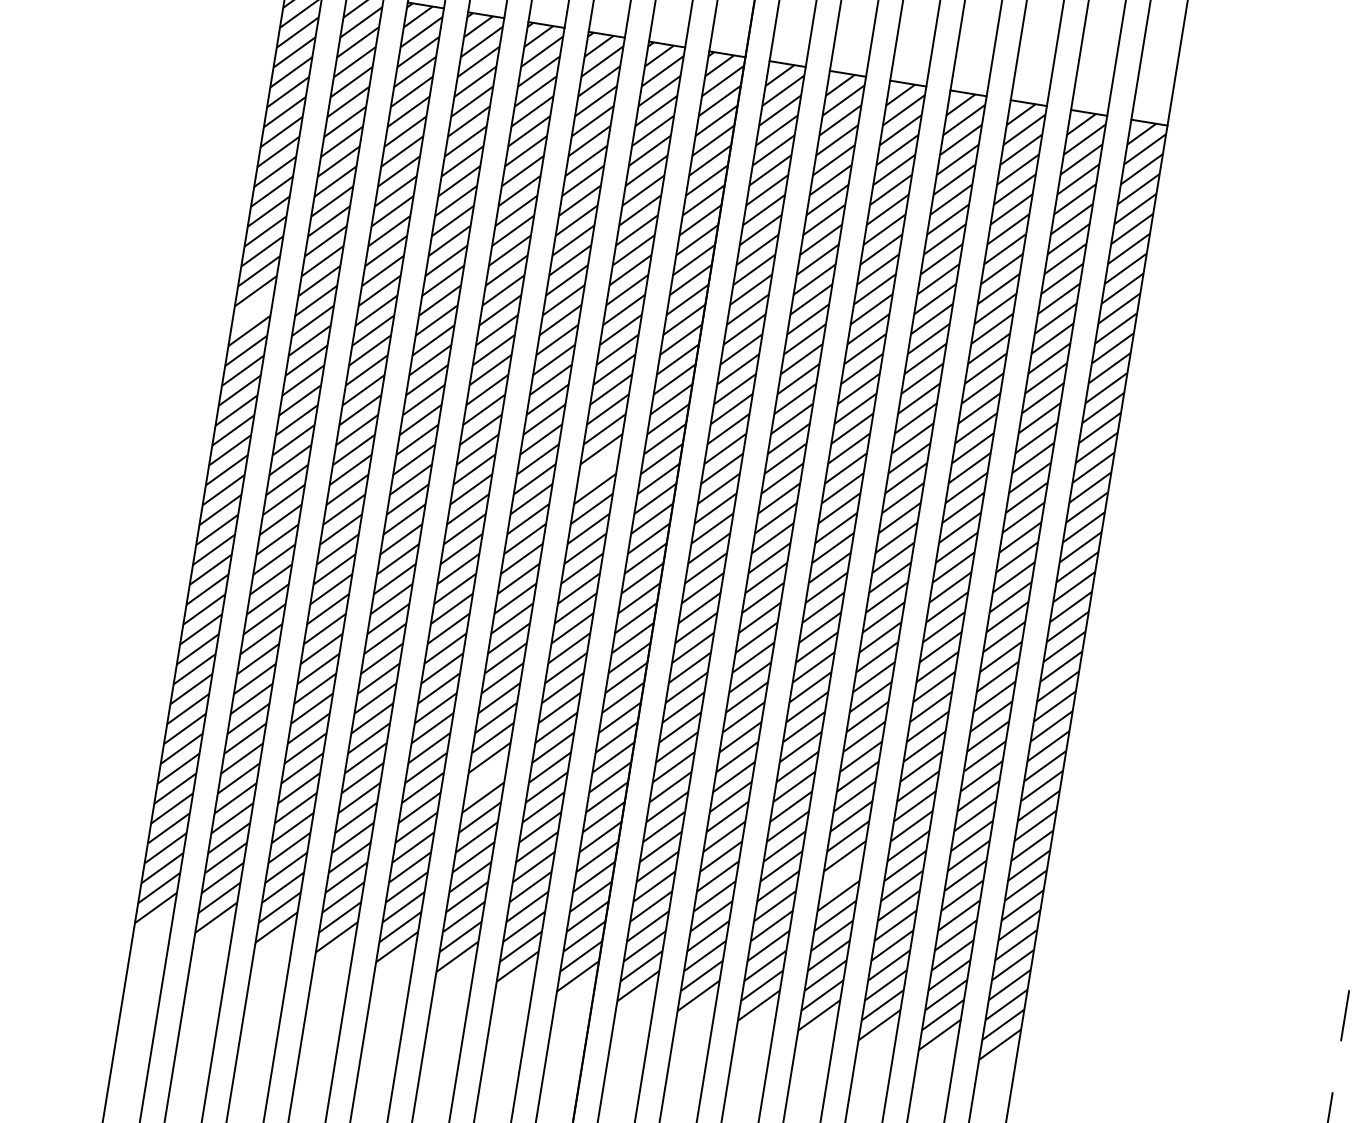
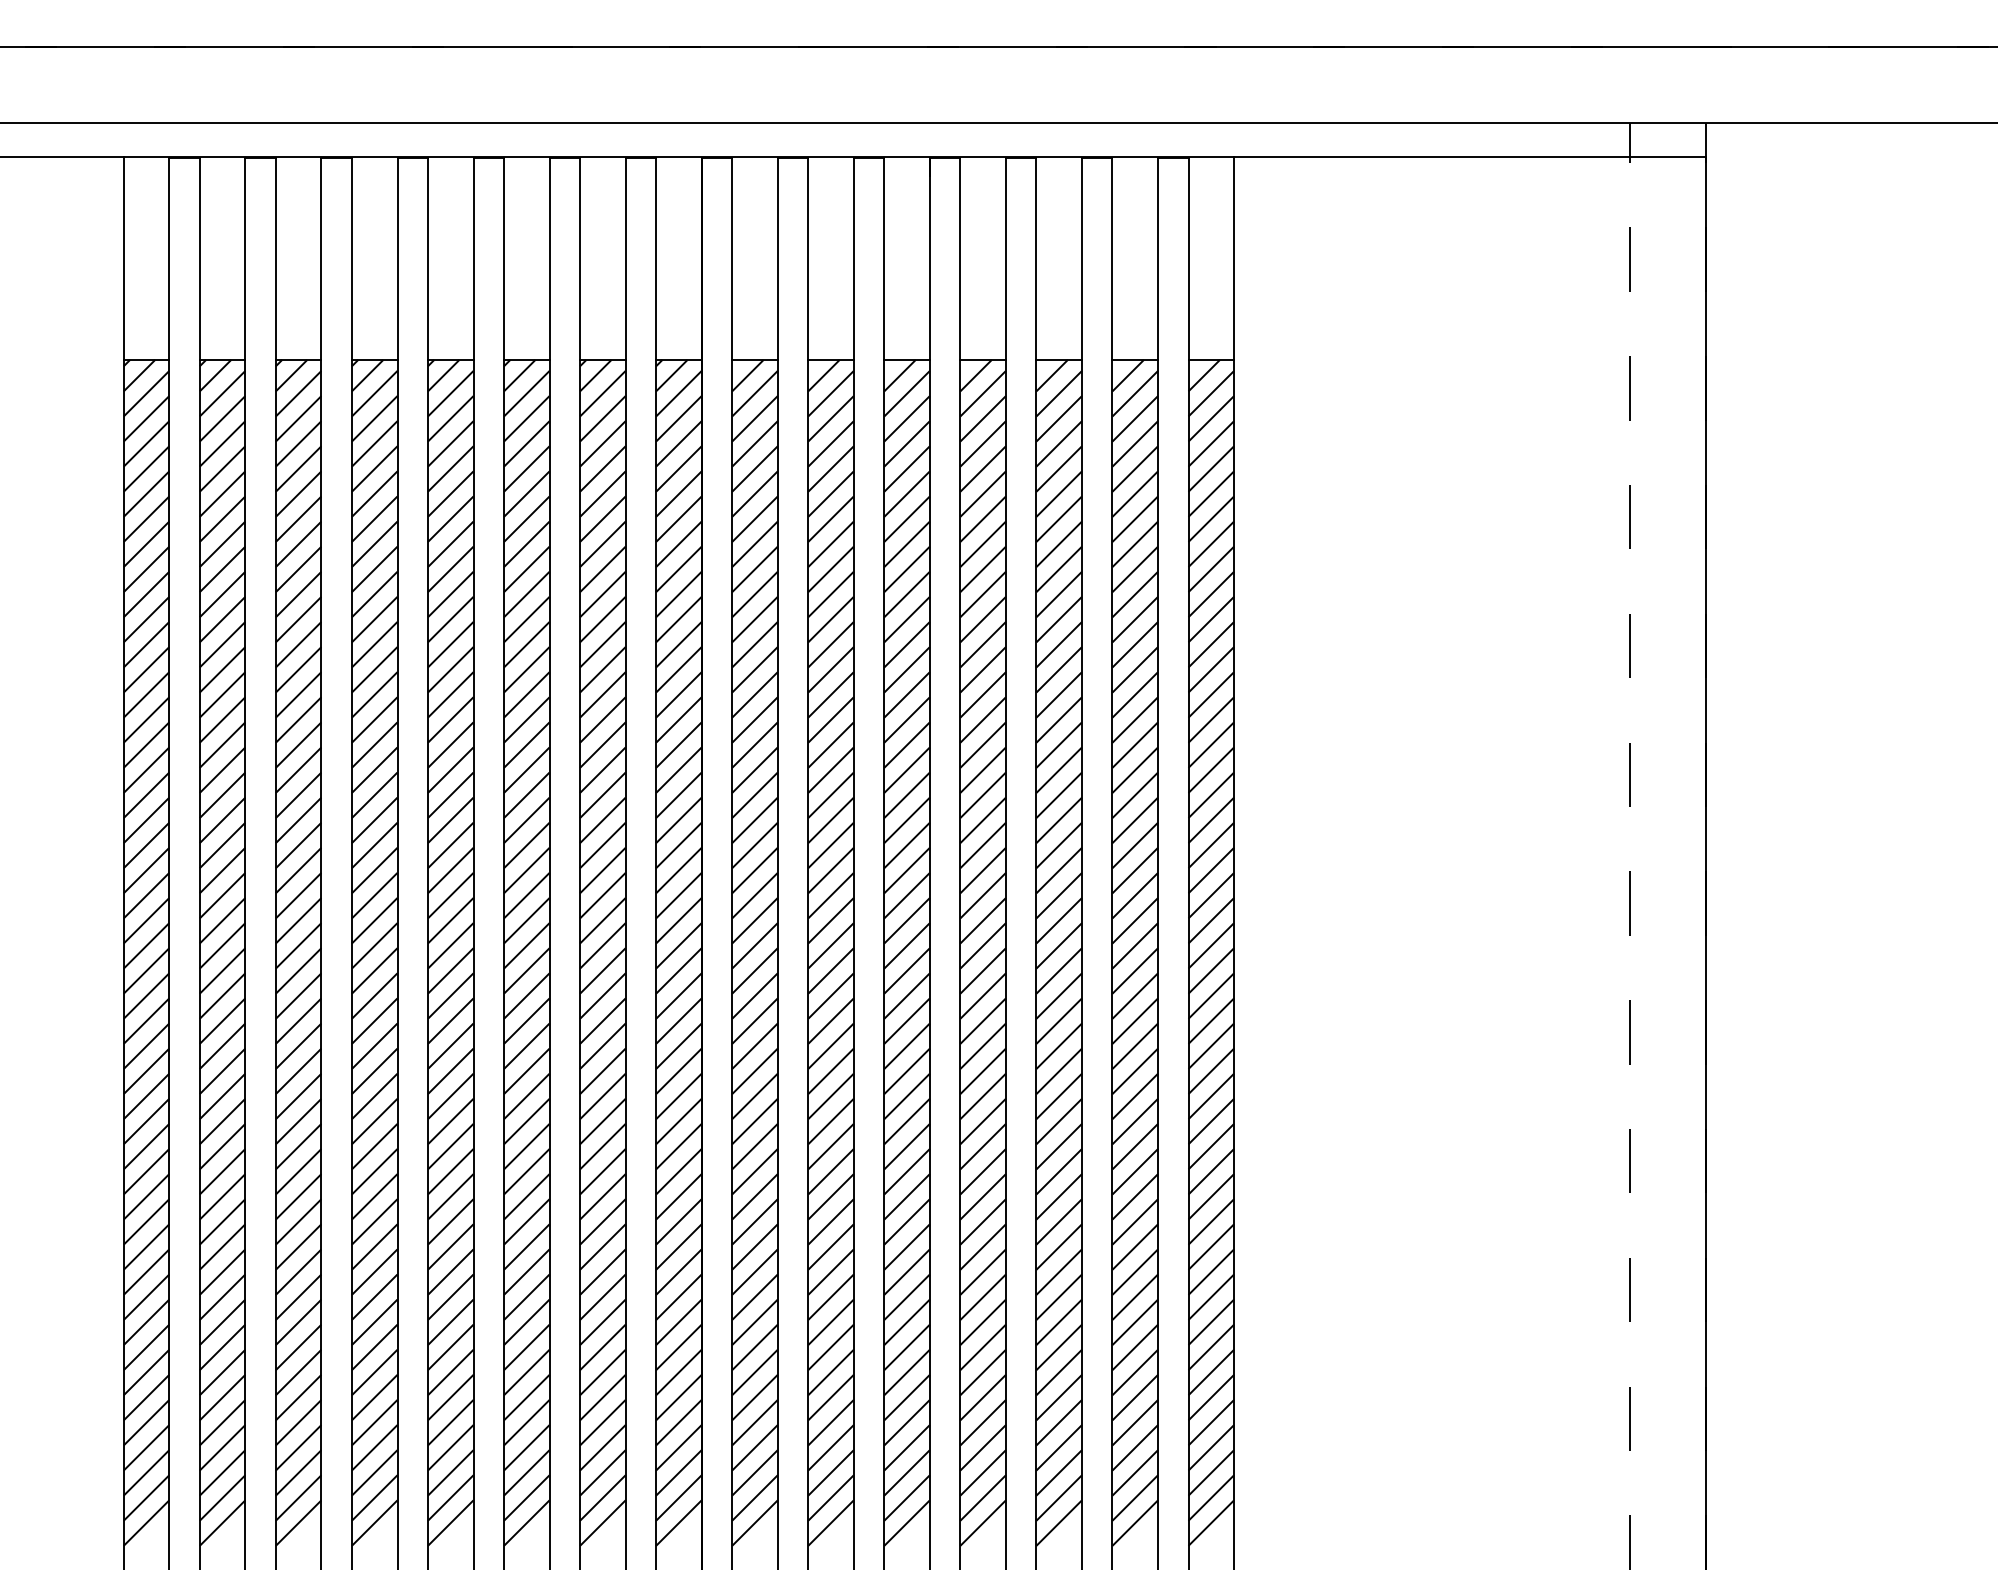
line: (252, 310) -> (146, 769), added
line: (598, 469) -> (602, 895), added
line: (486, 777) -> (526, 1297), added
line: (841, 876) -> (982, 1347), added

